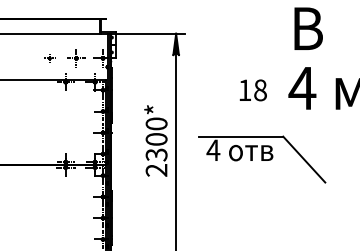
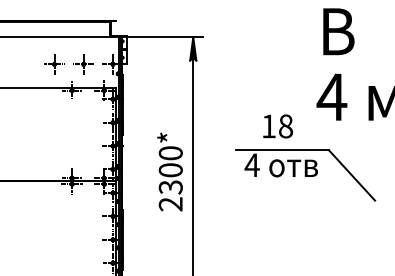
part: (49, 58) -> (54, 64), size x1.67
text: (253, 90) -> (278, 126), moved
text: (155, 140) -> (169, 171), moved
part: (261, 159) -> (305, 175), moved

